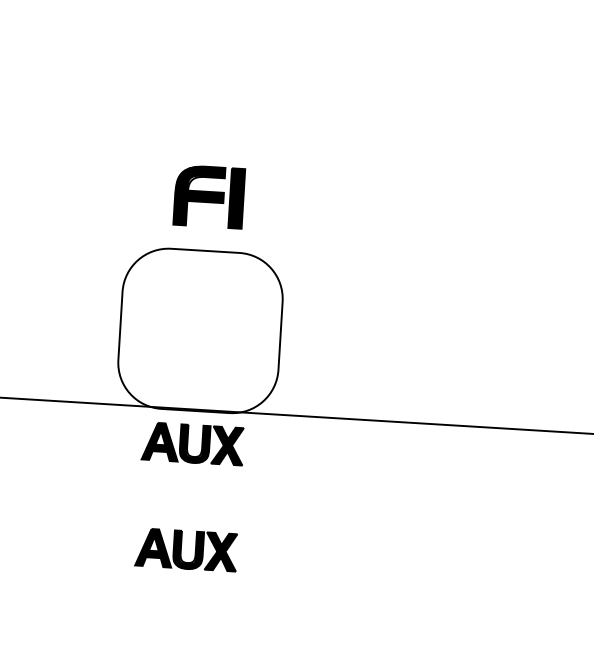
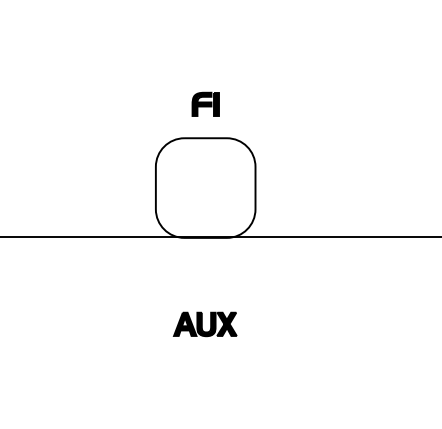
part: (208, 195) -> (205, 103), size x0.62
part: (191, 443) -> (204, 258), removed

